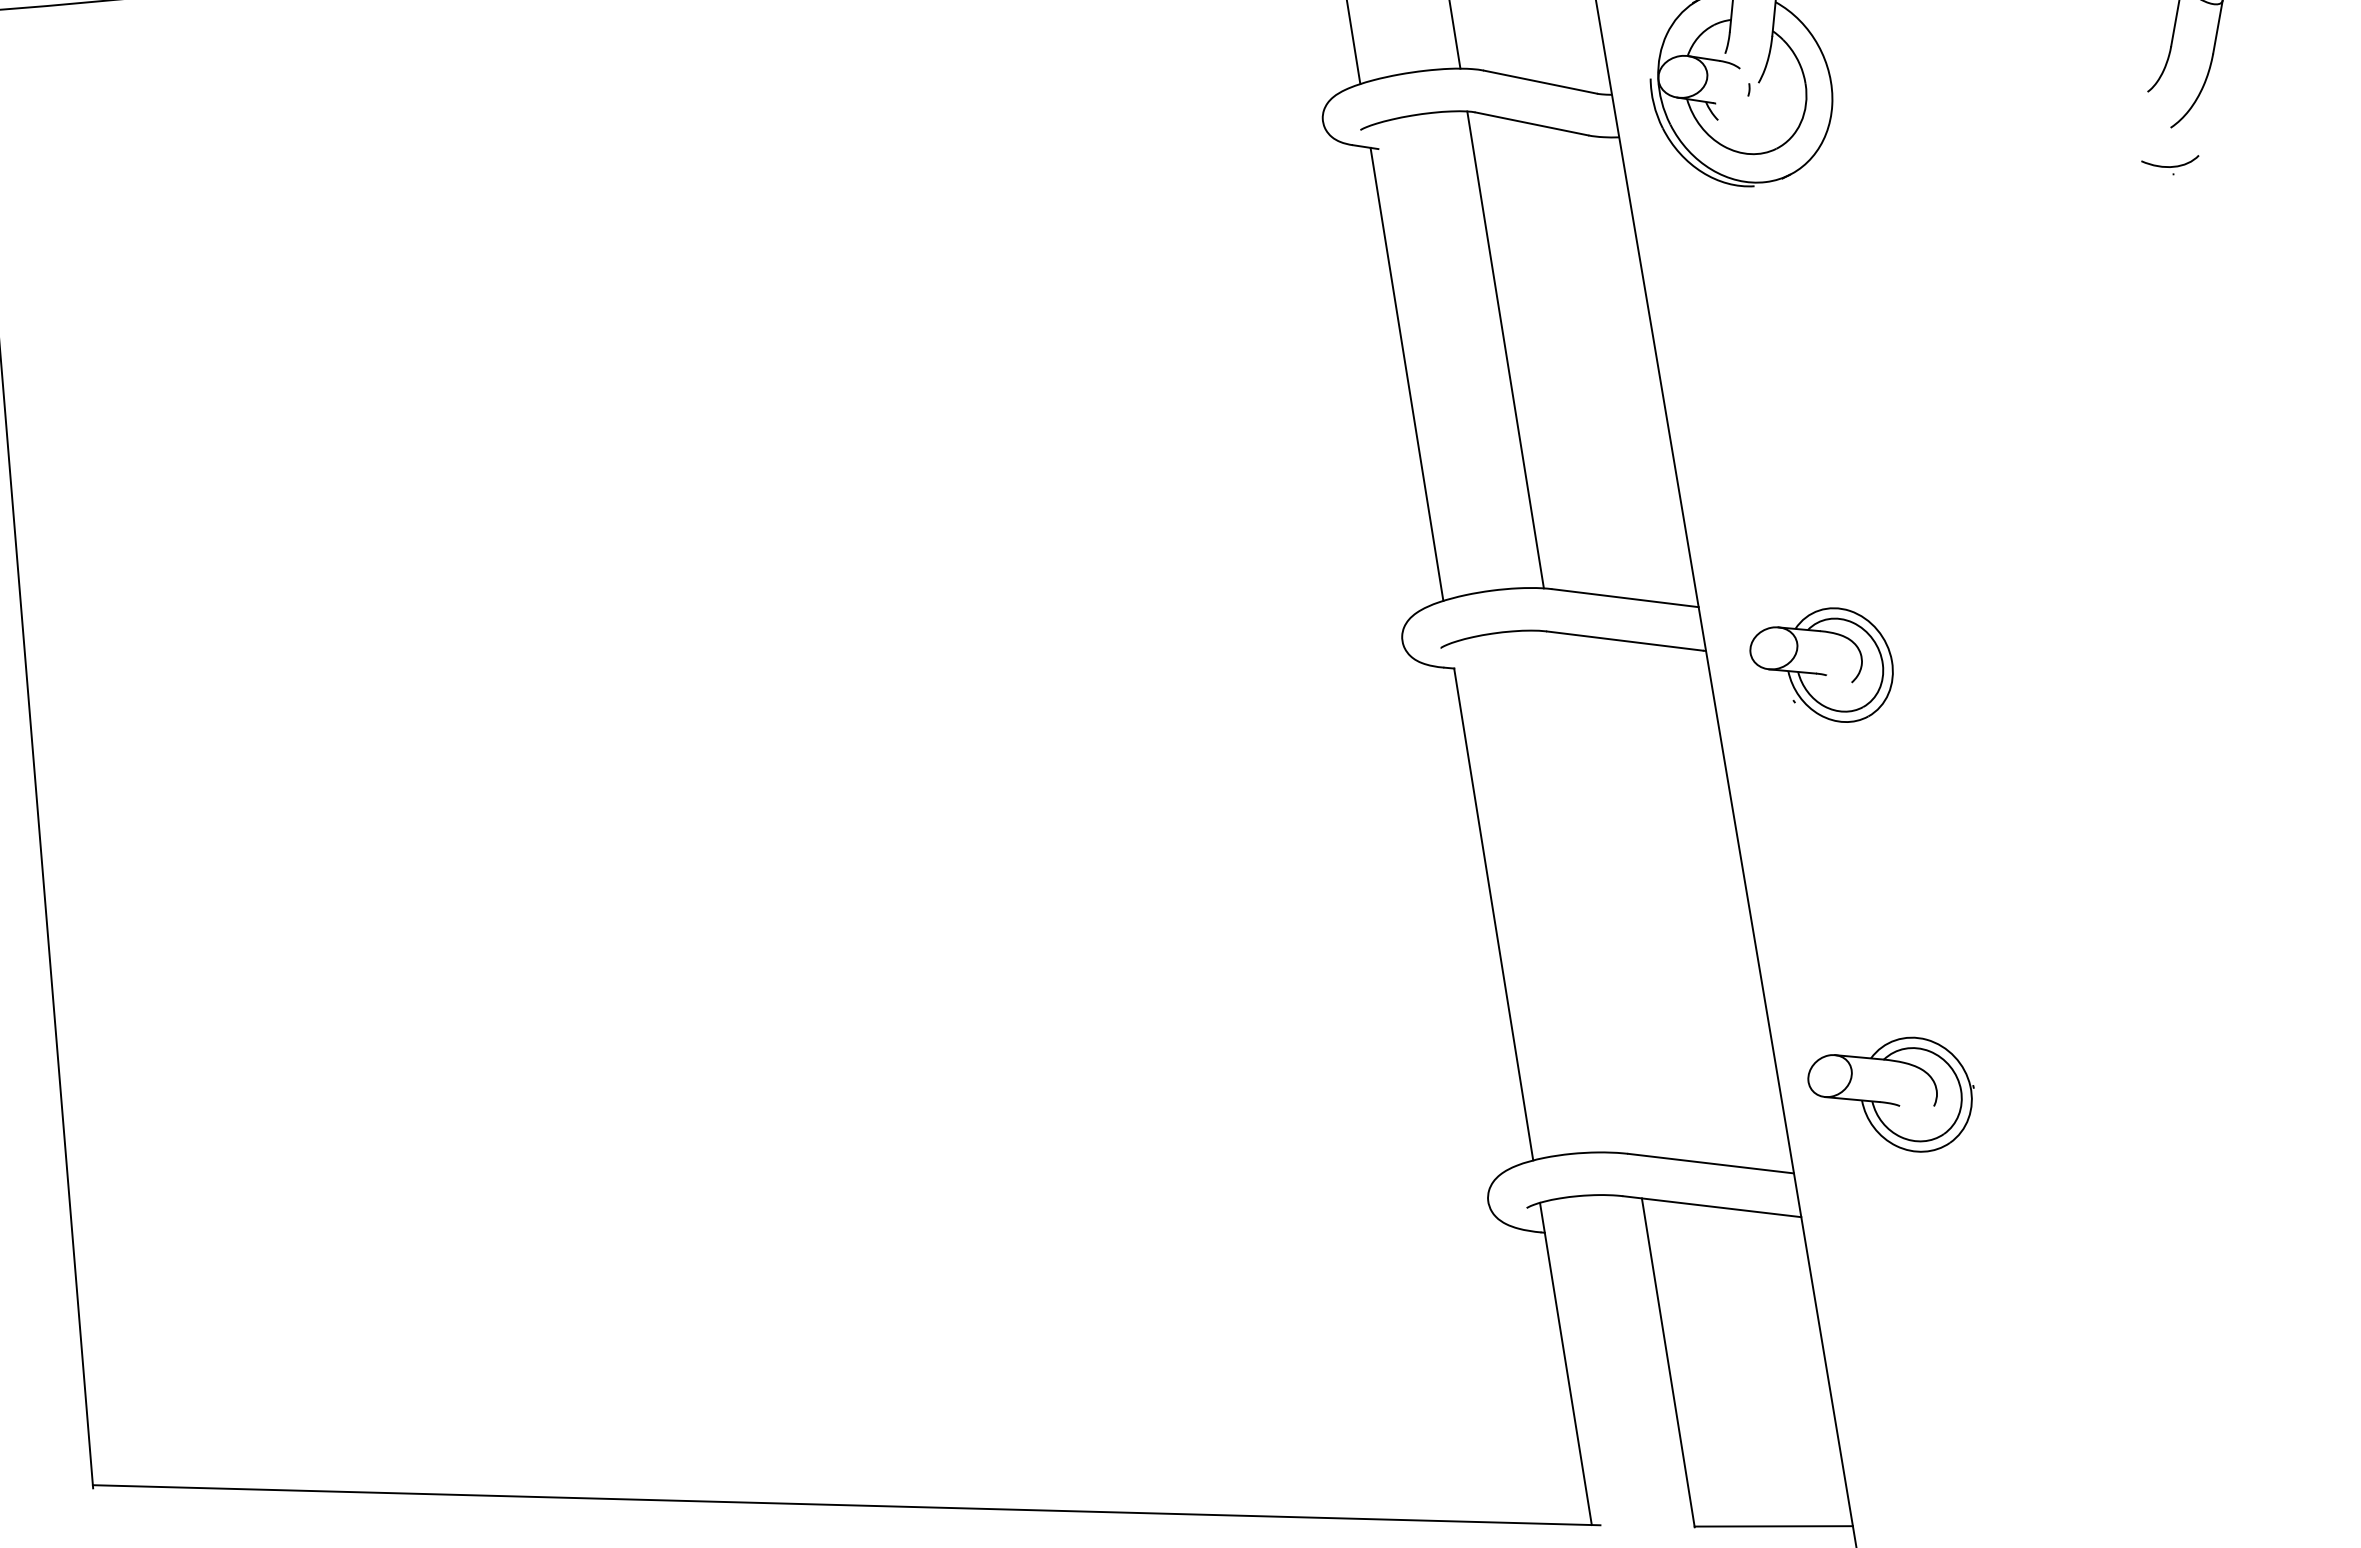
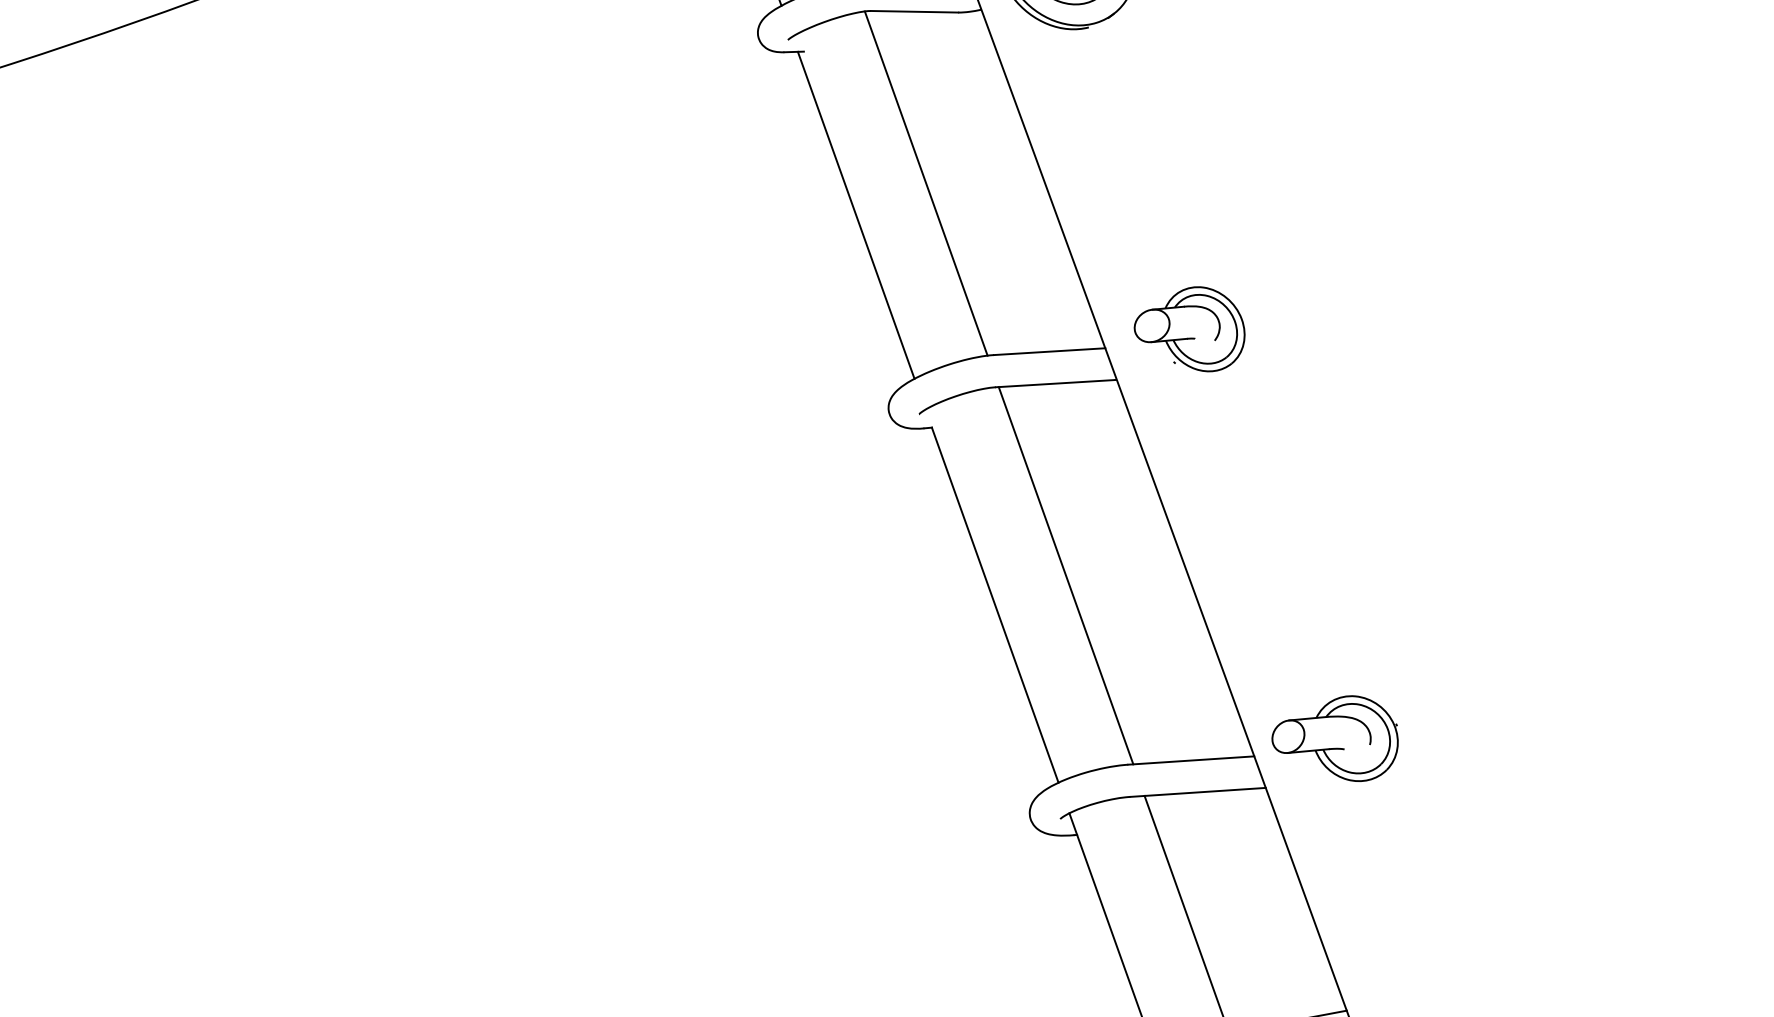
part: (1821, 664) -> (1189, 331), moved
line: (1592, 892) -> (1065, 575), added
part: (1890, 1094) -> (1335, 742), moved

